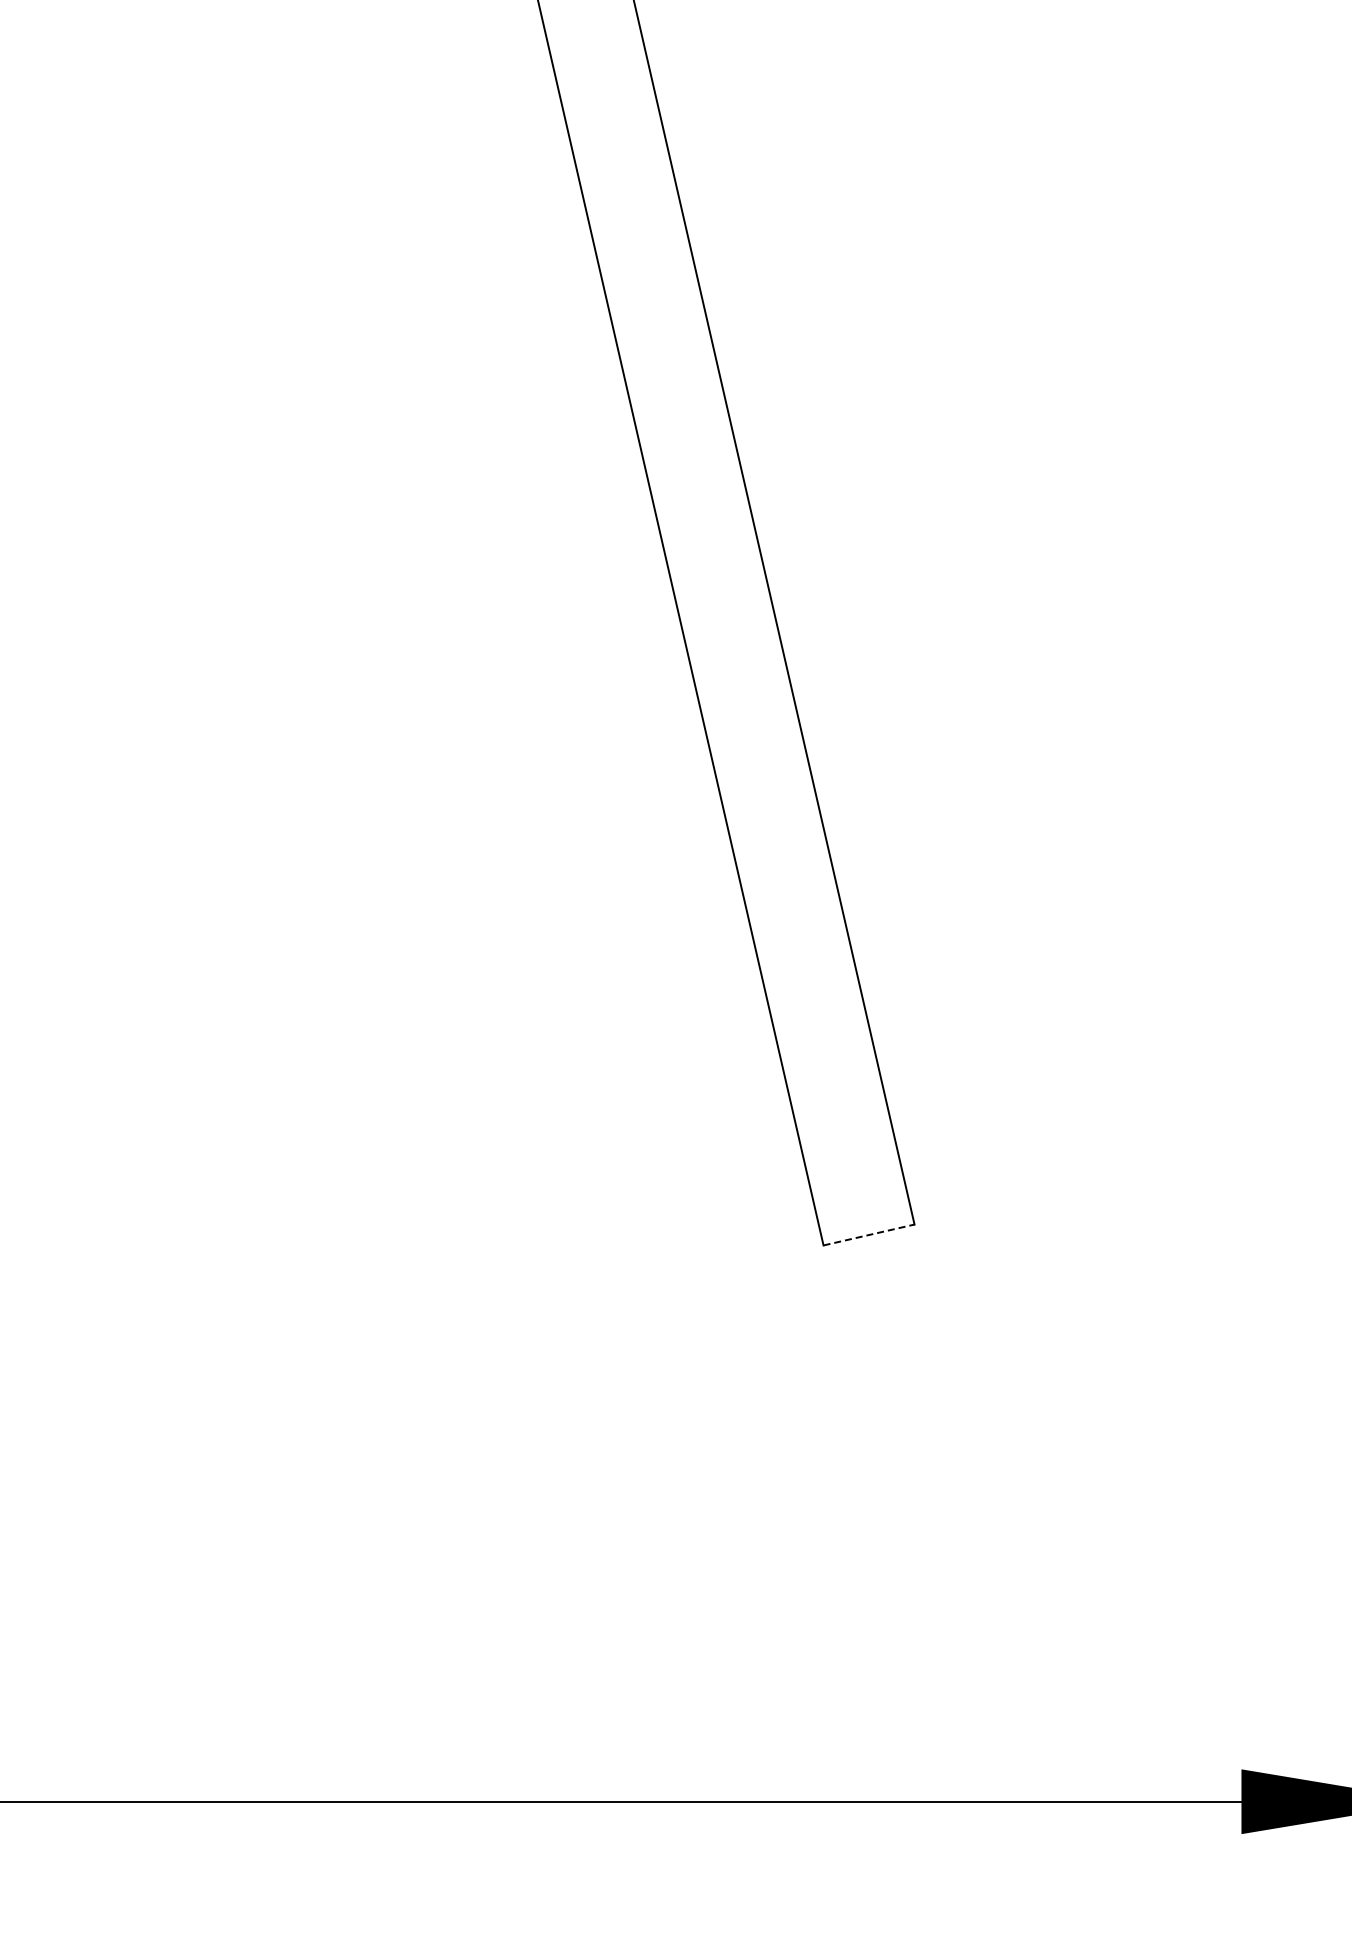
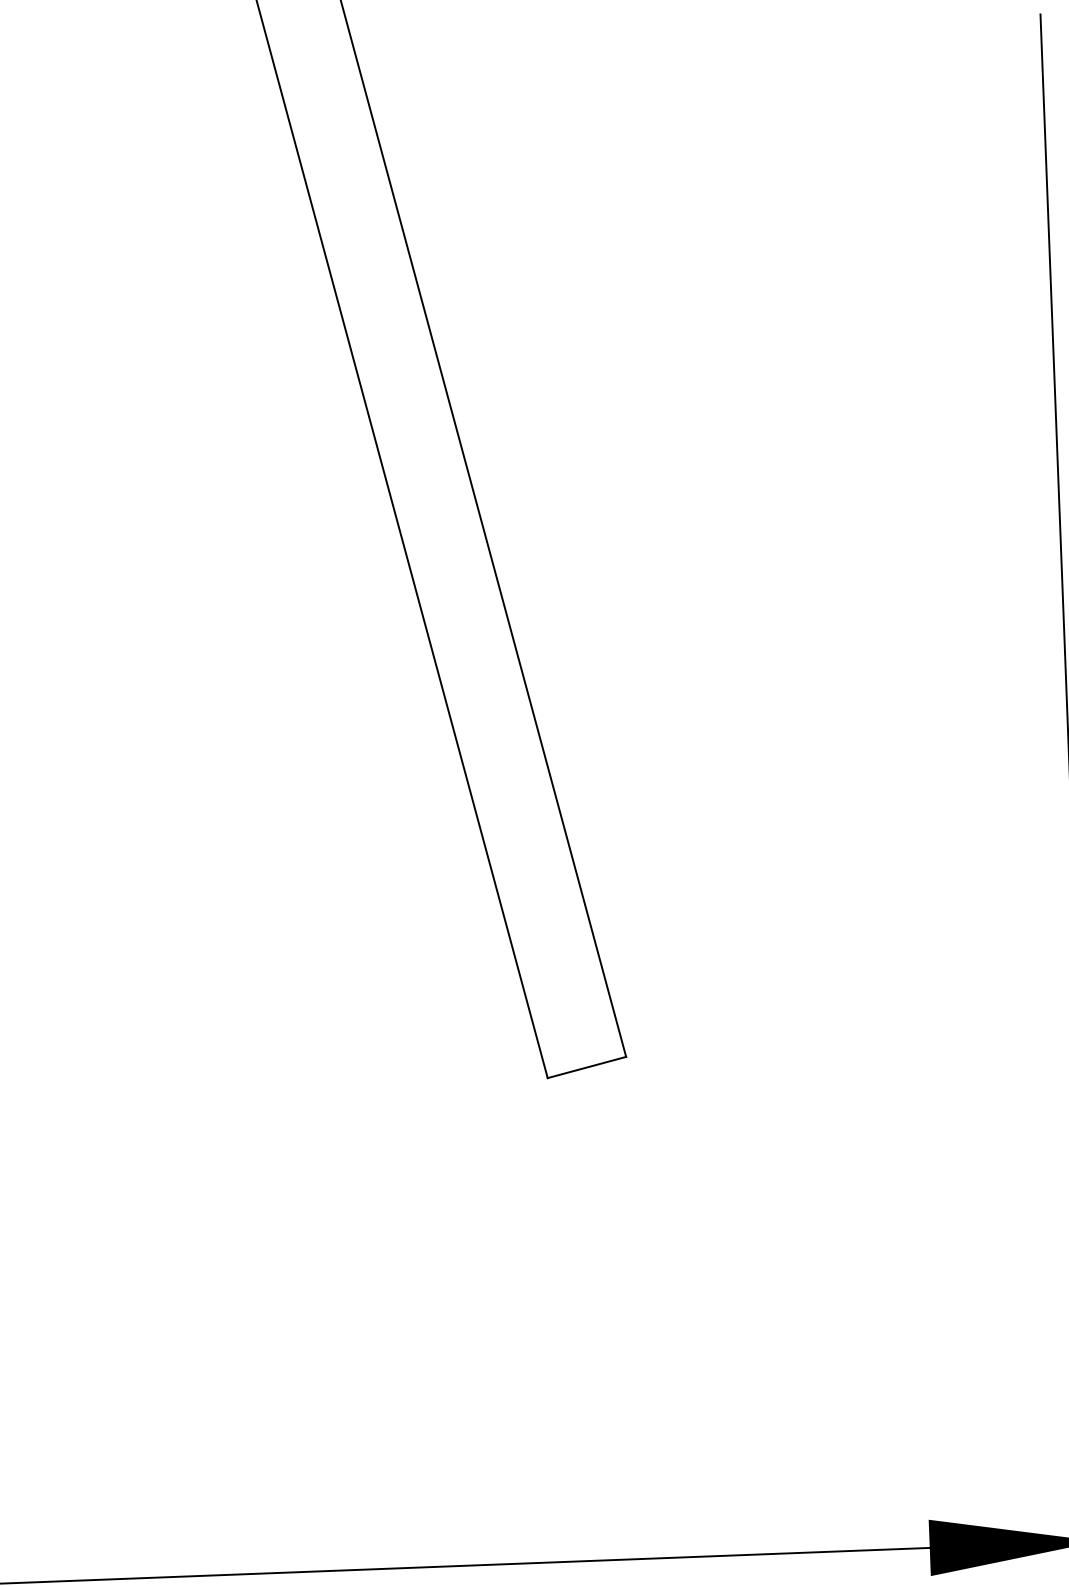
line: (869, 1235) -> (587, 1067), dashed -> solid

